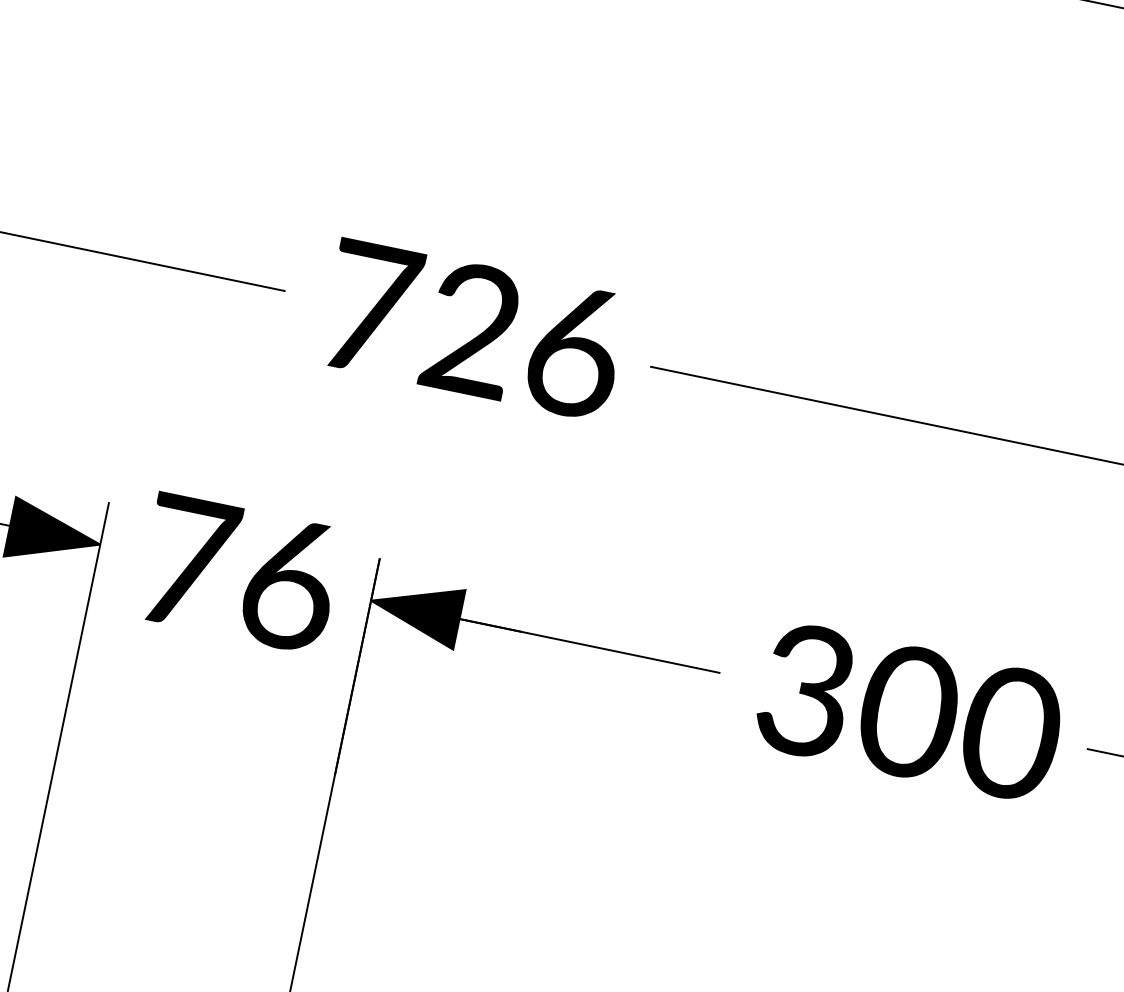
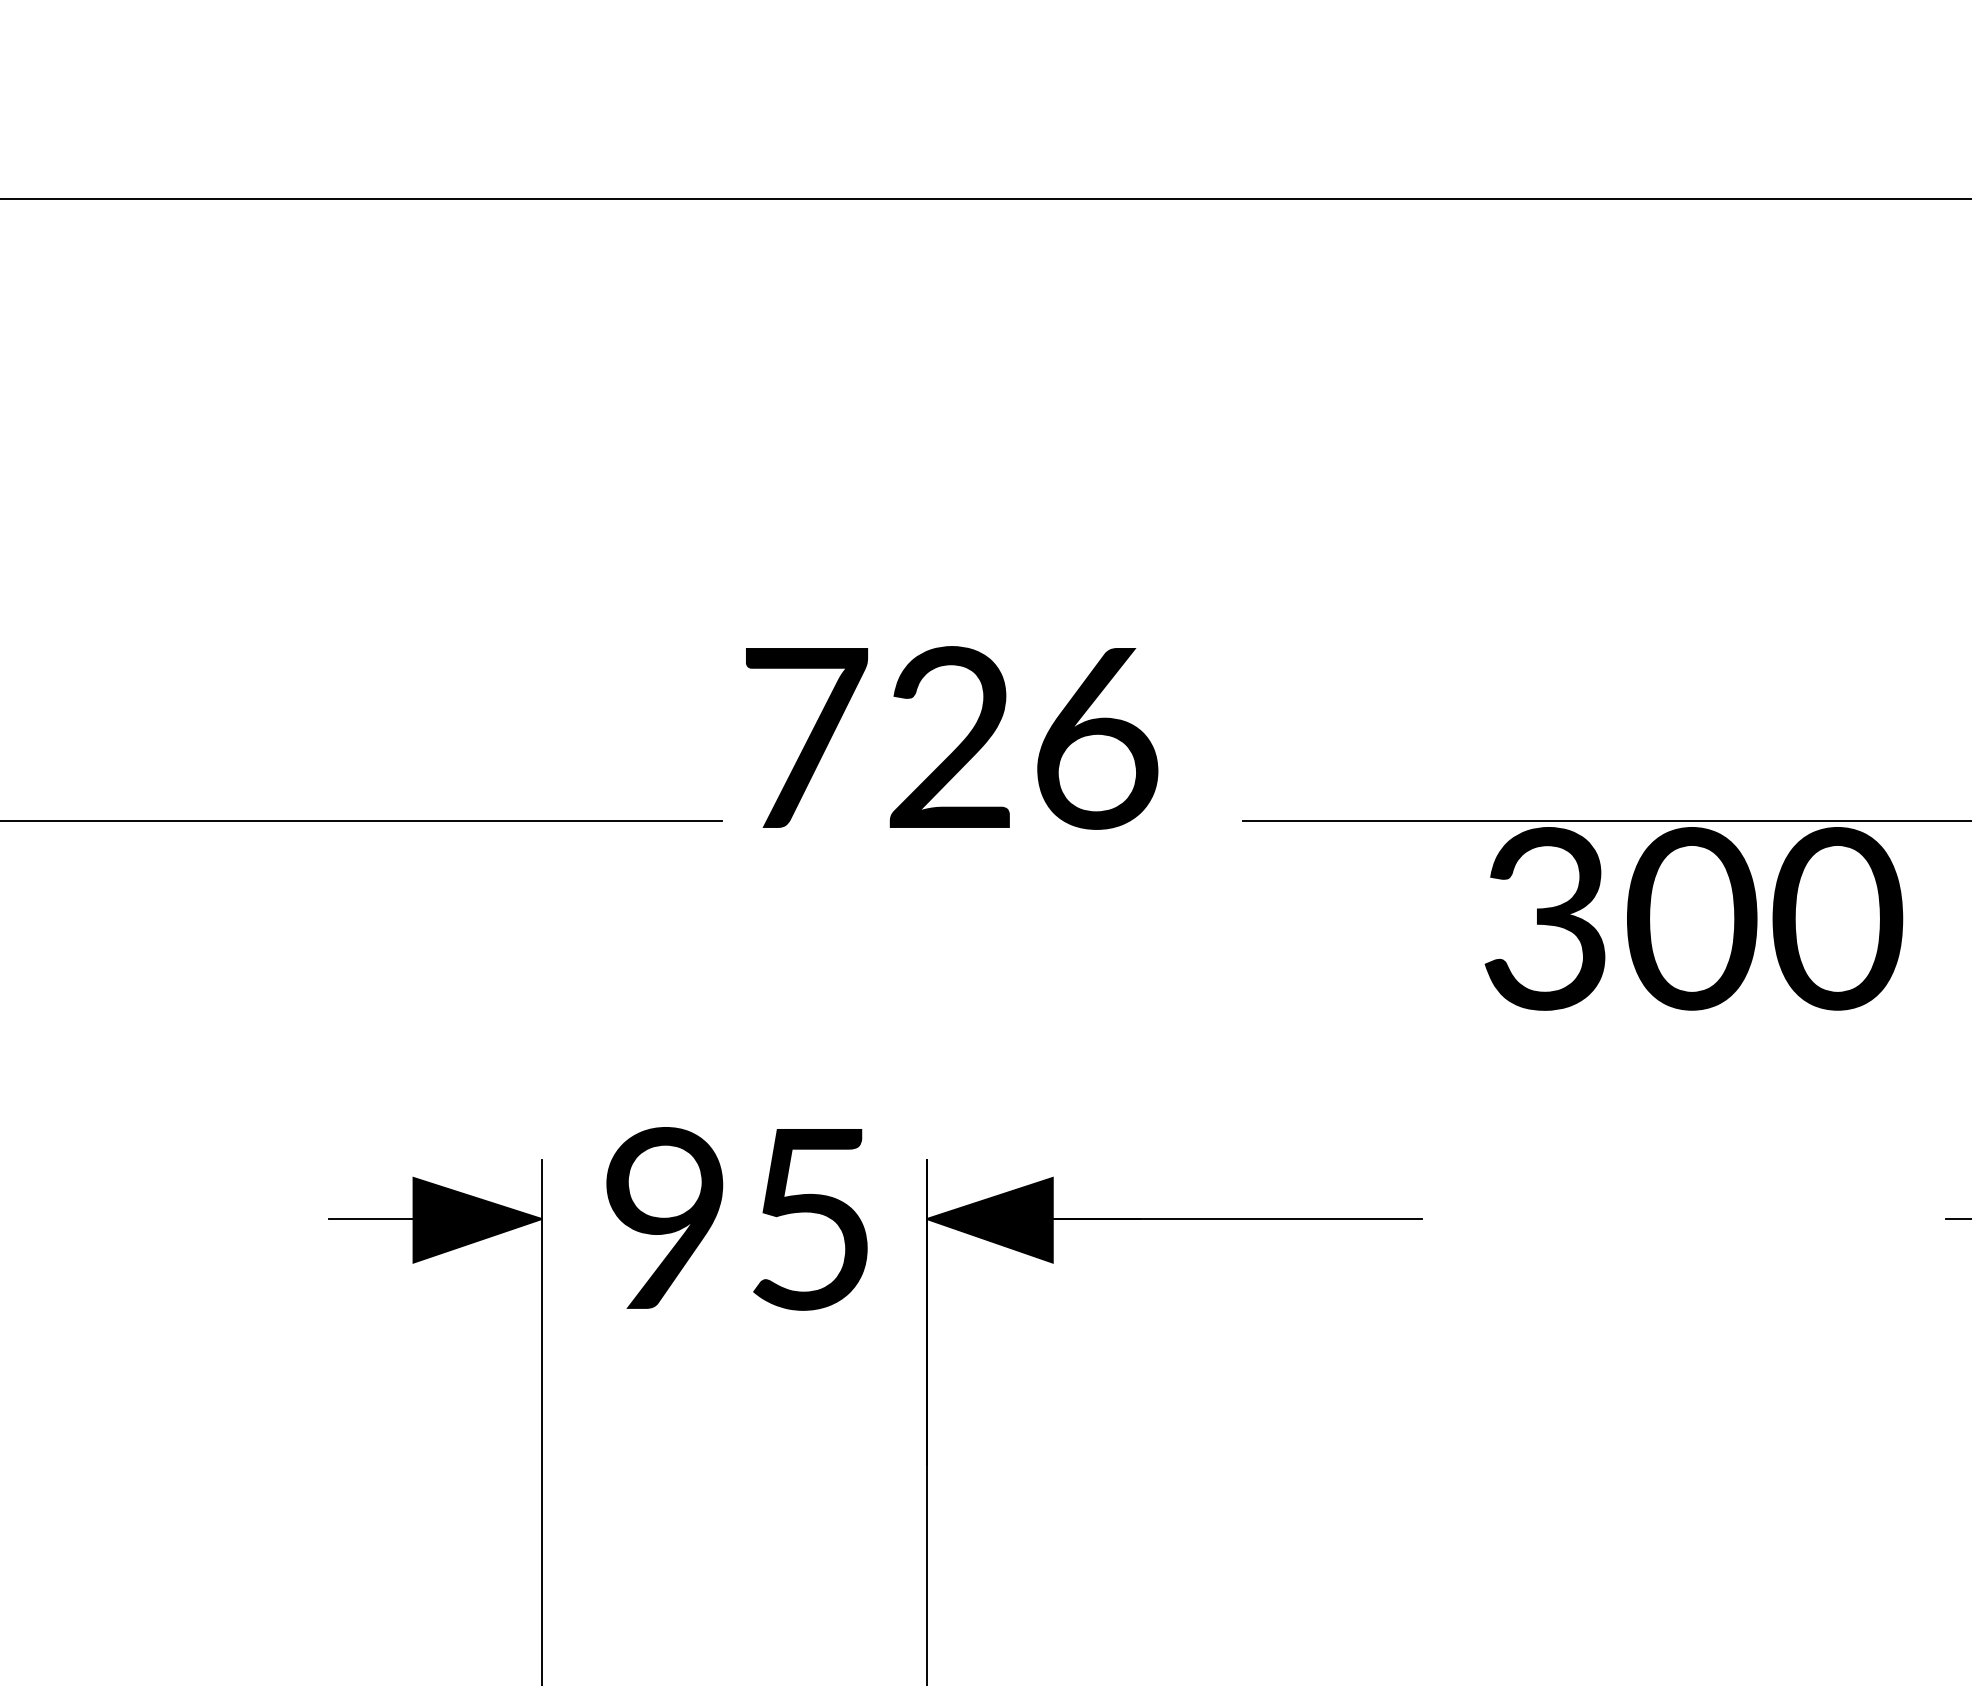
text: (473, 329) -> (952, 737), moved
text: (239, 573) -> (739, 1218), 76 -> 95
text: (910, 711) -> (1693, 918), moved

